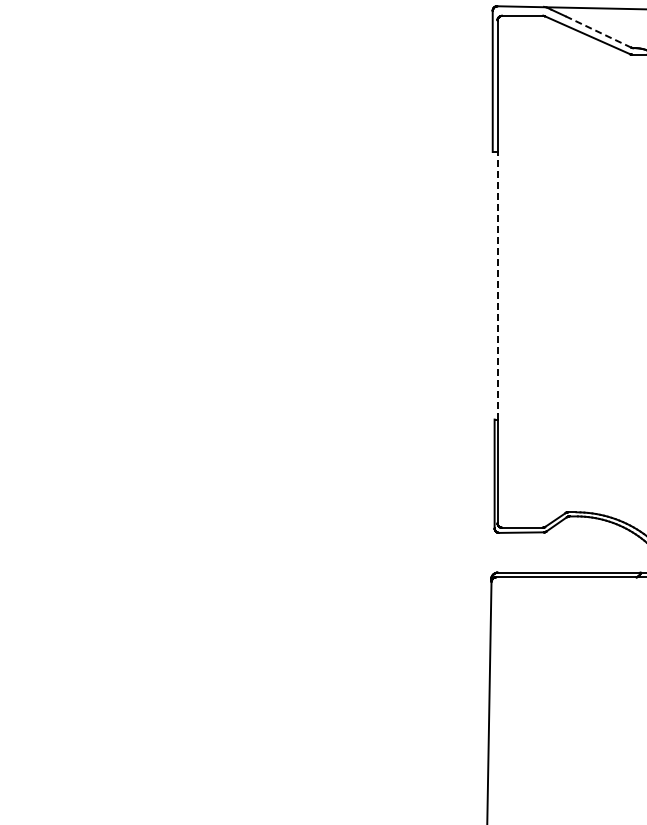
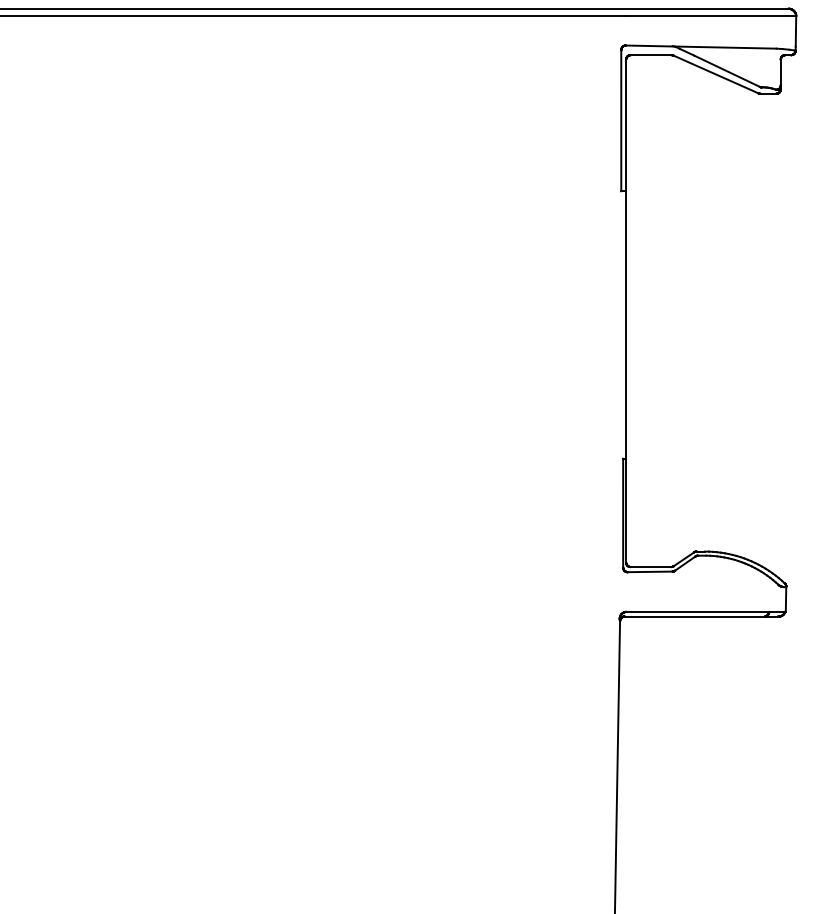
line: (597, 32) -> (726, 71), dashed -> solid
line: (497, 286) -> (626, 325), dashed -> solid

